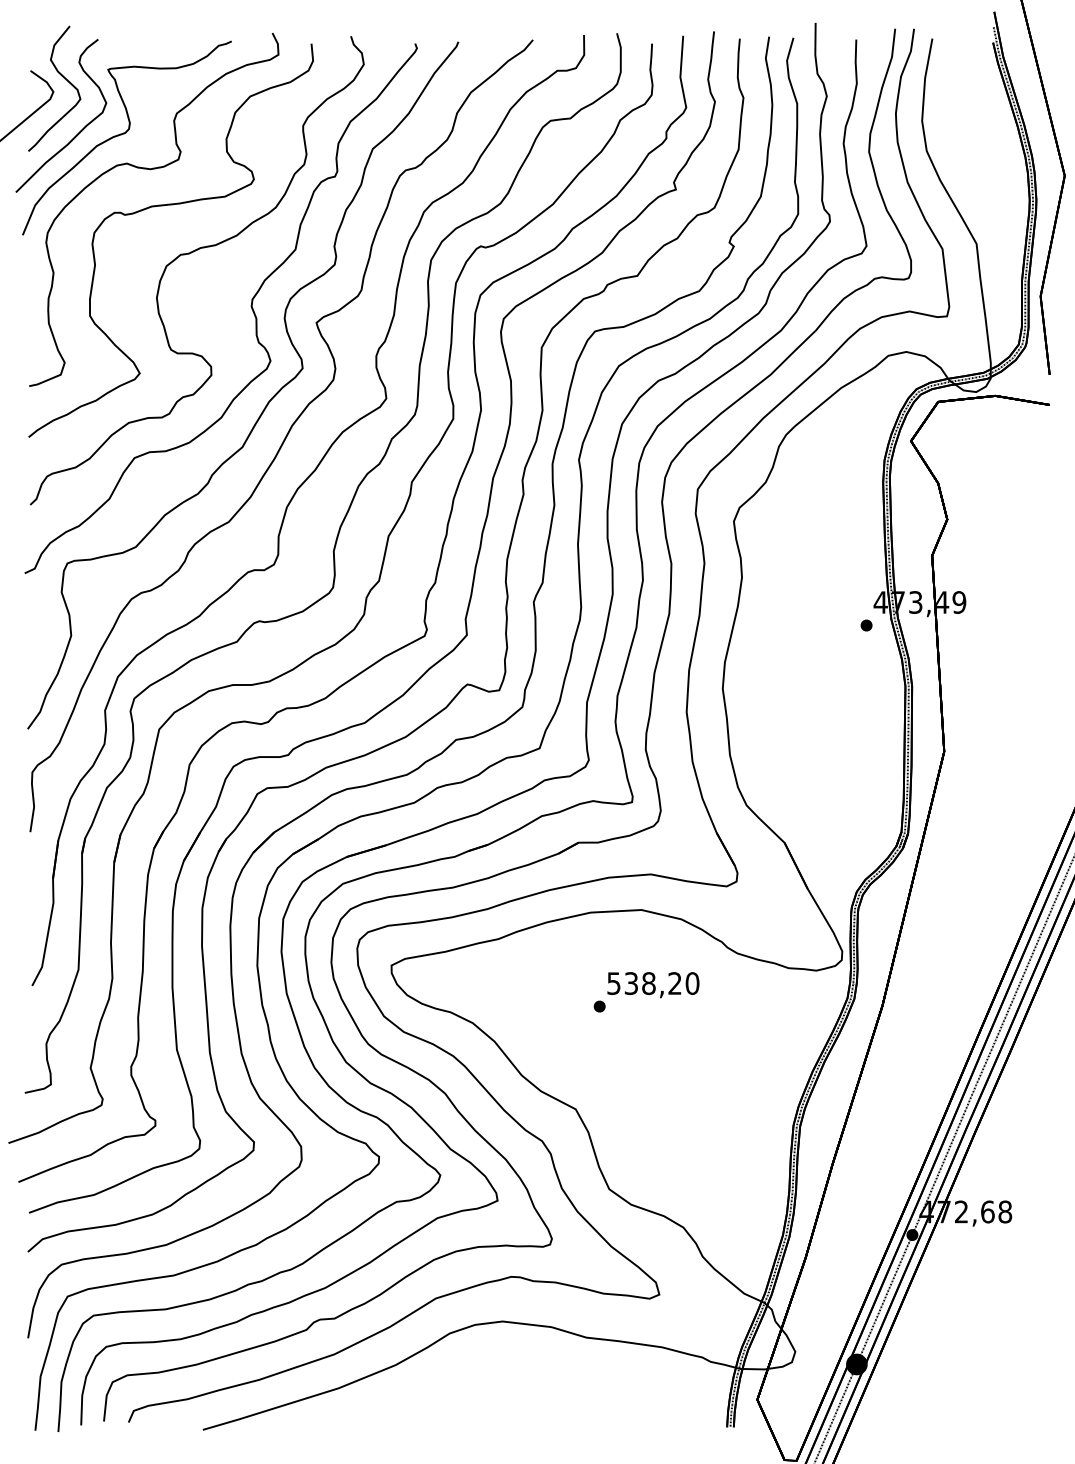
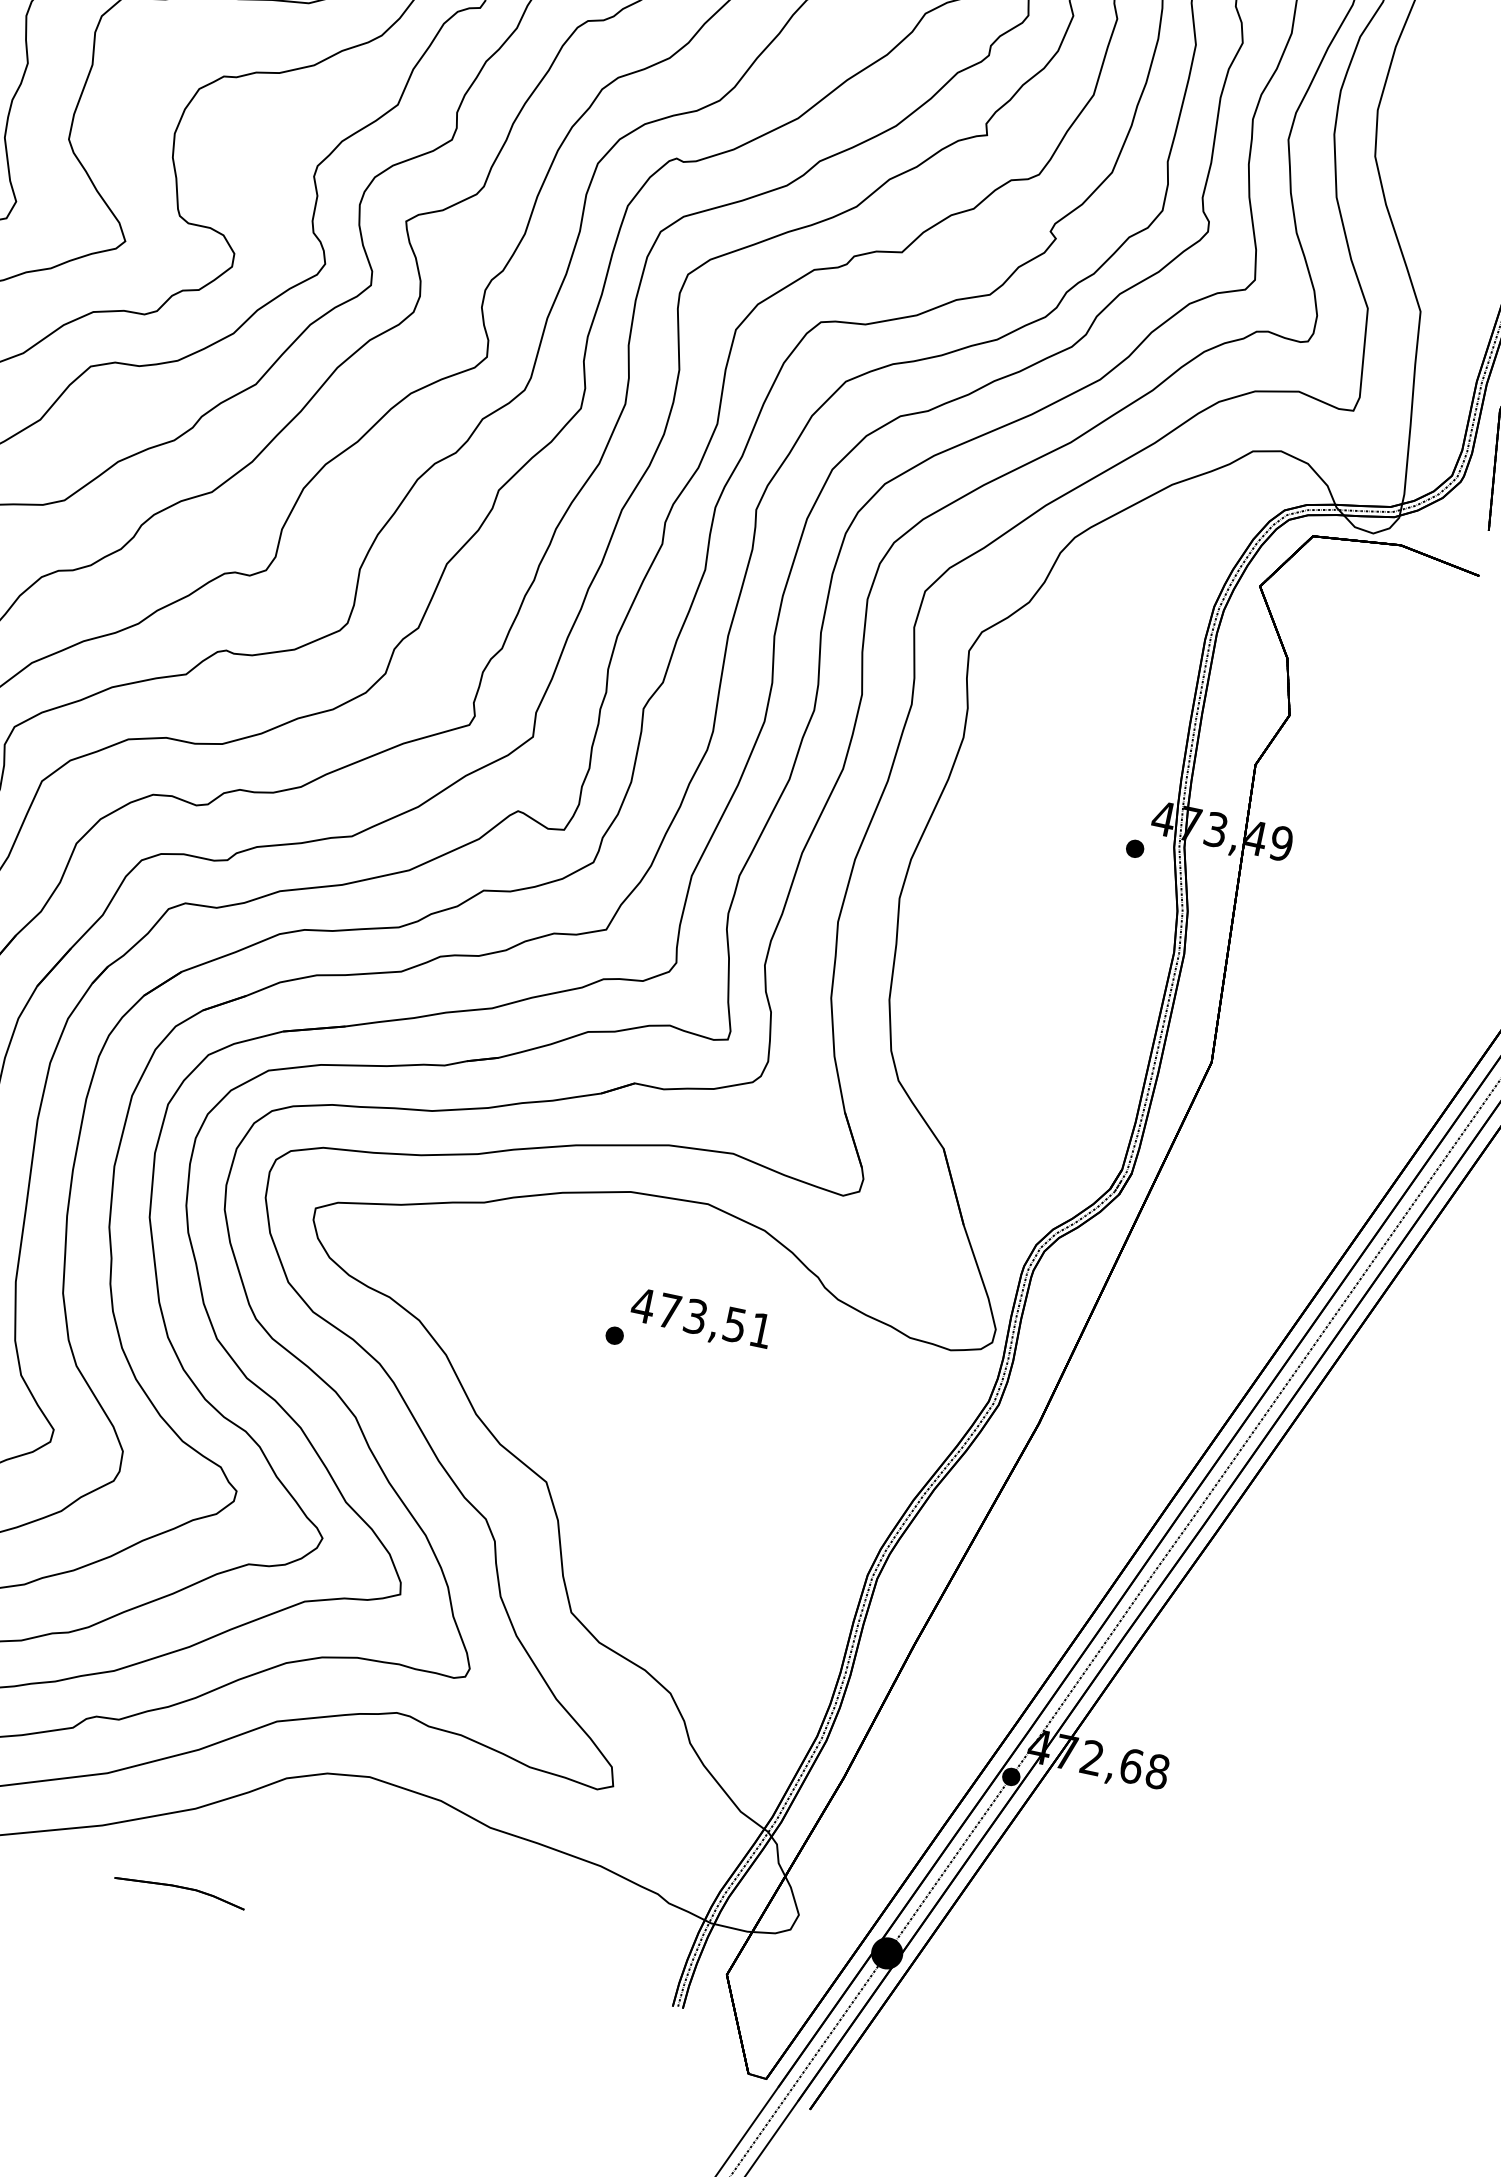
text: (652, 983) -> (701, 1317), 538,20 -> 473,51
part: (396, 1419) -> (179, 1890), added

